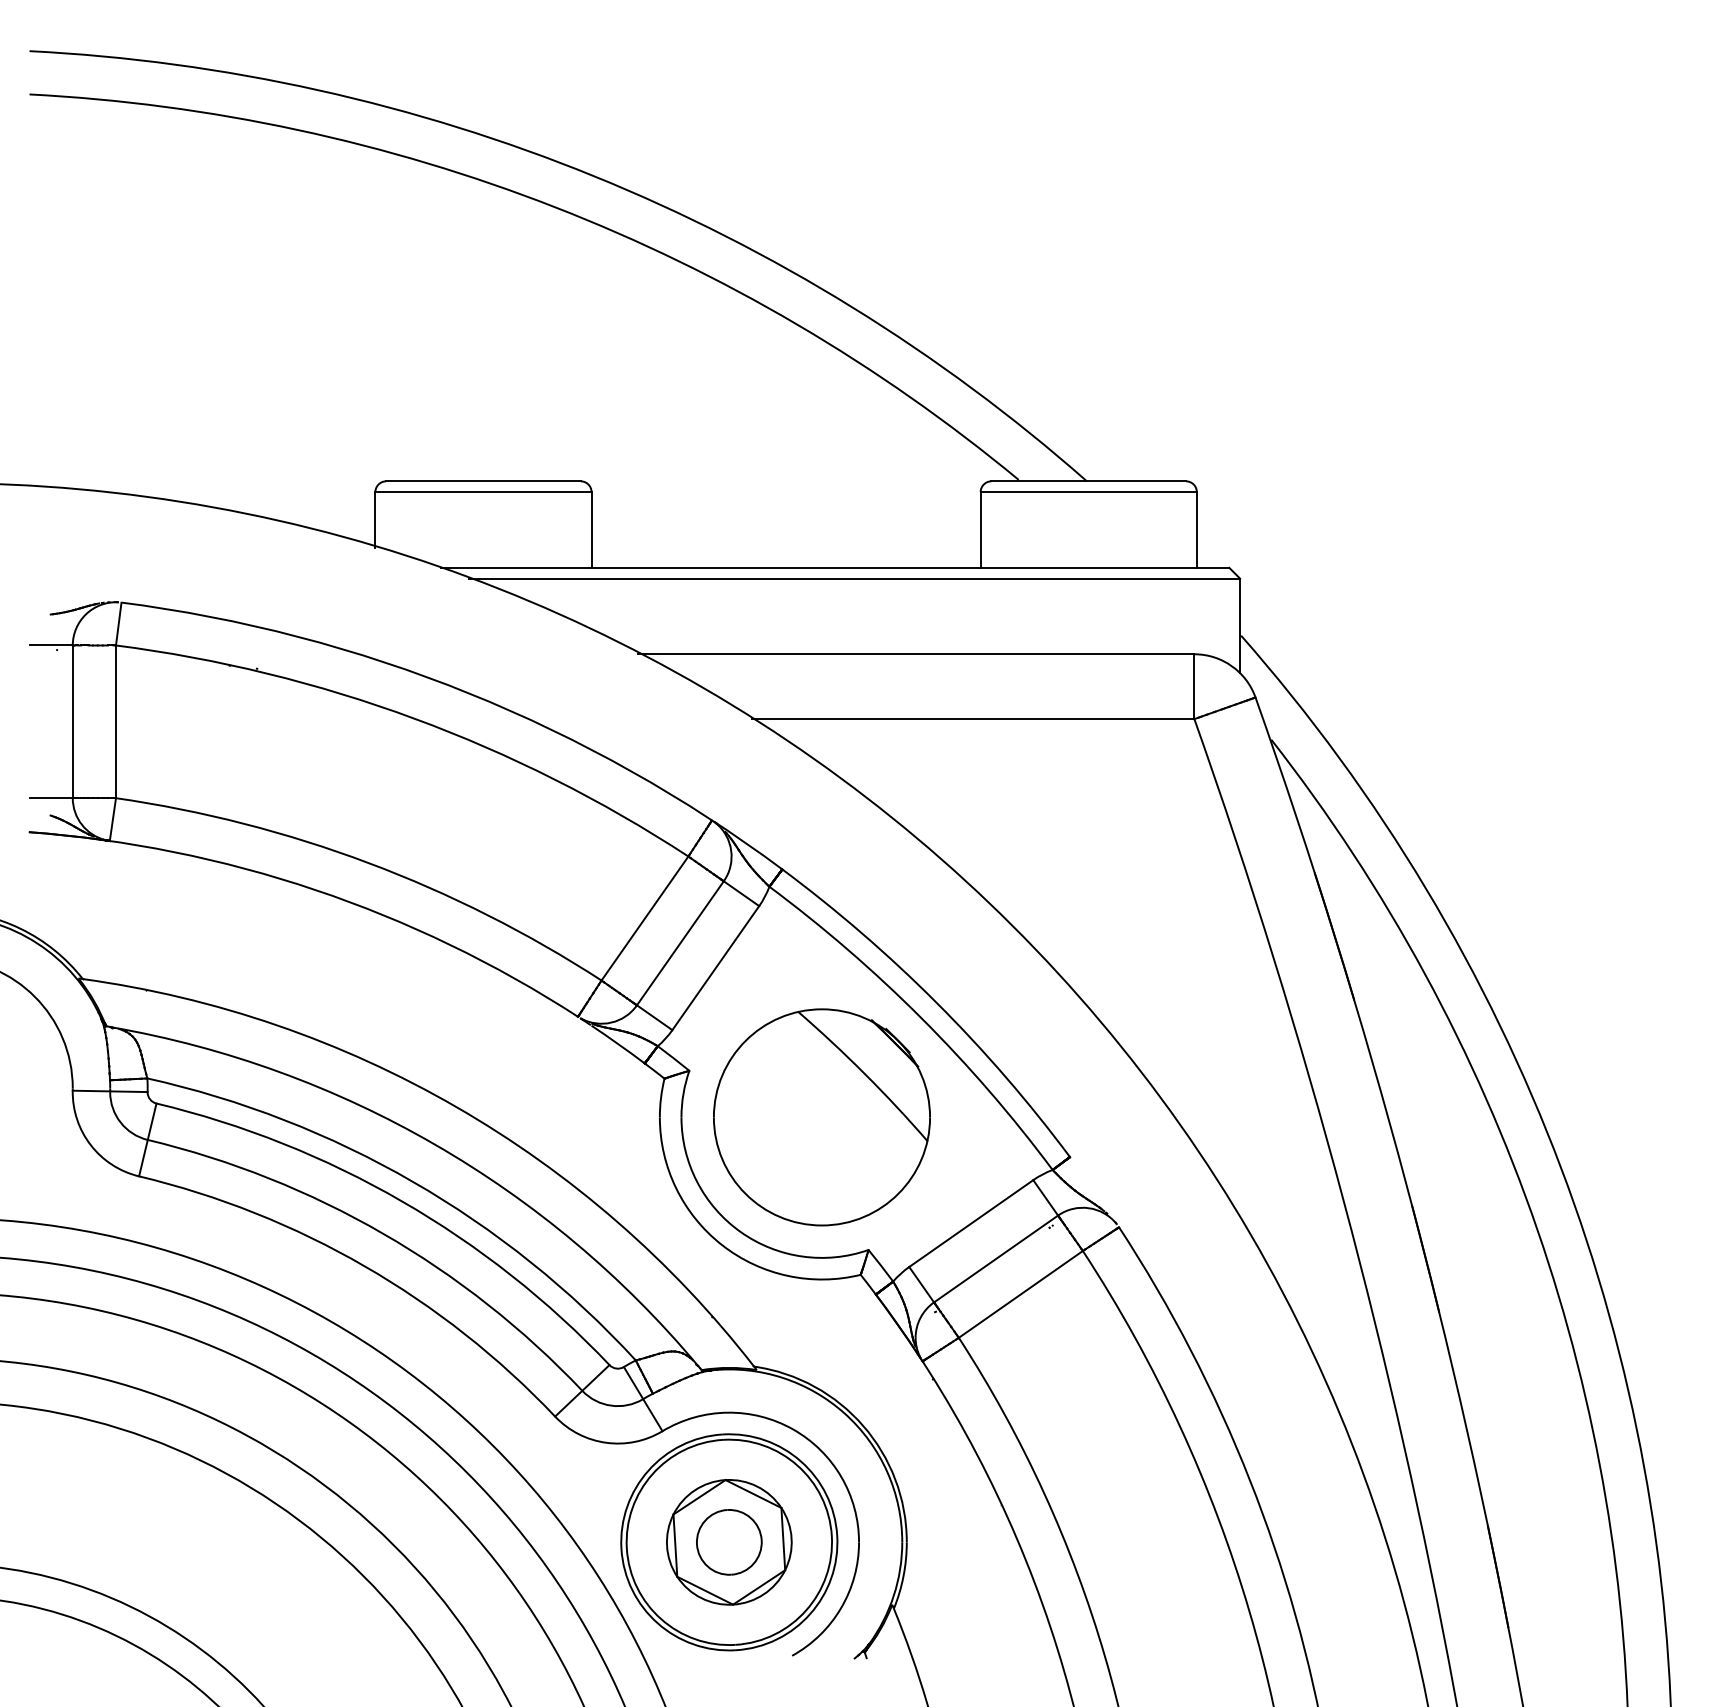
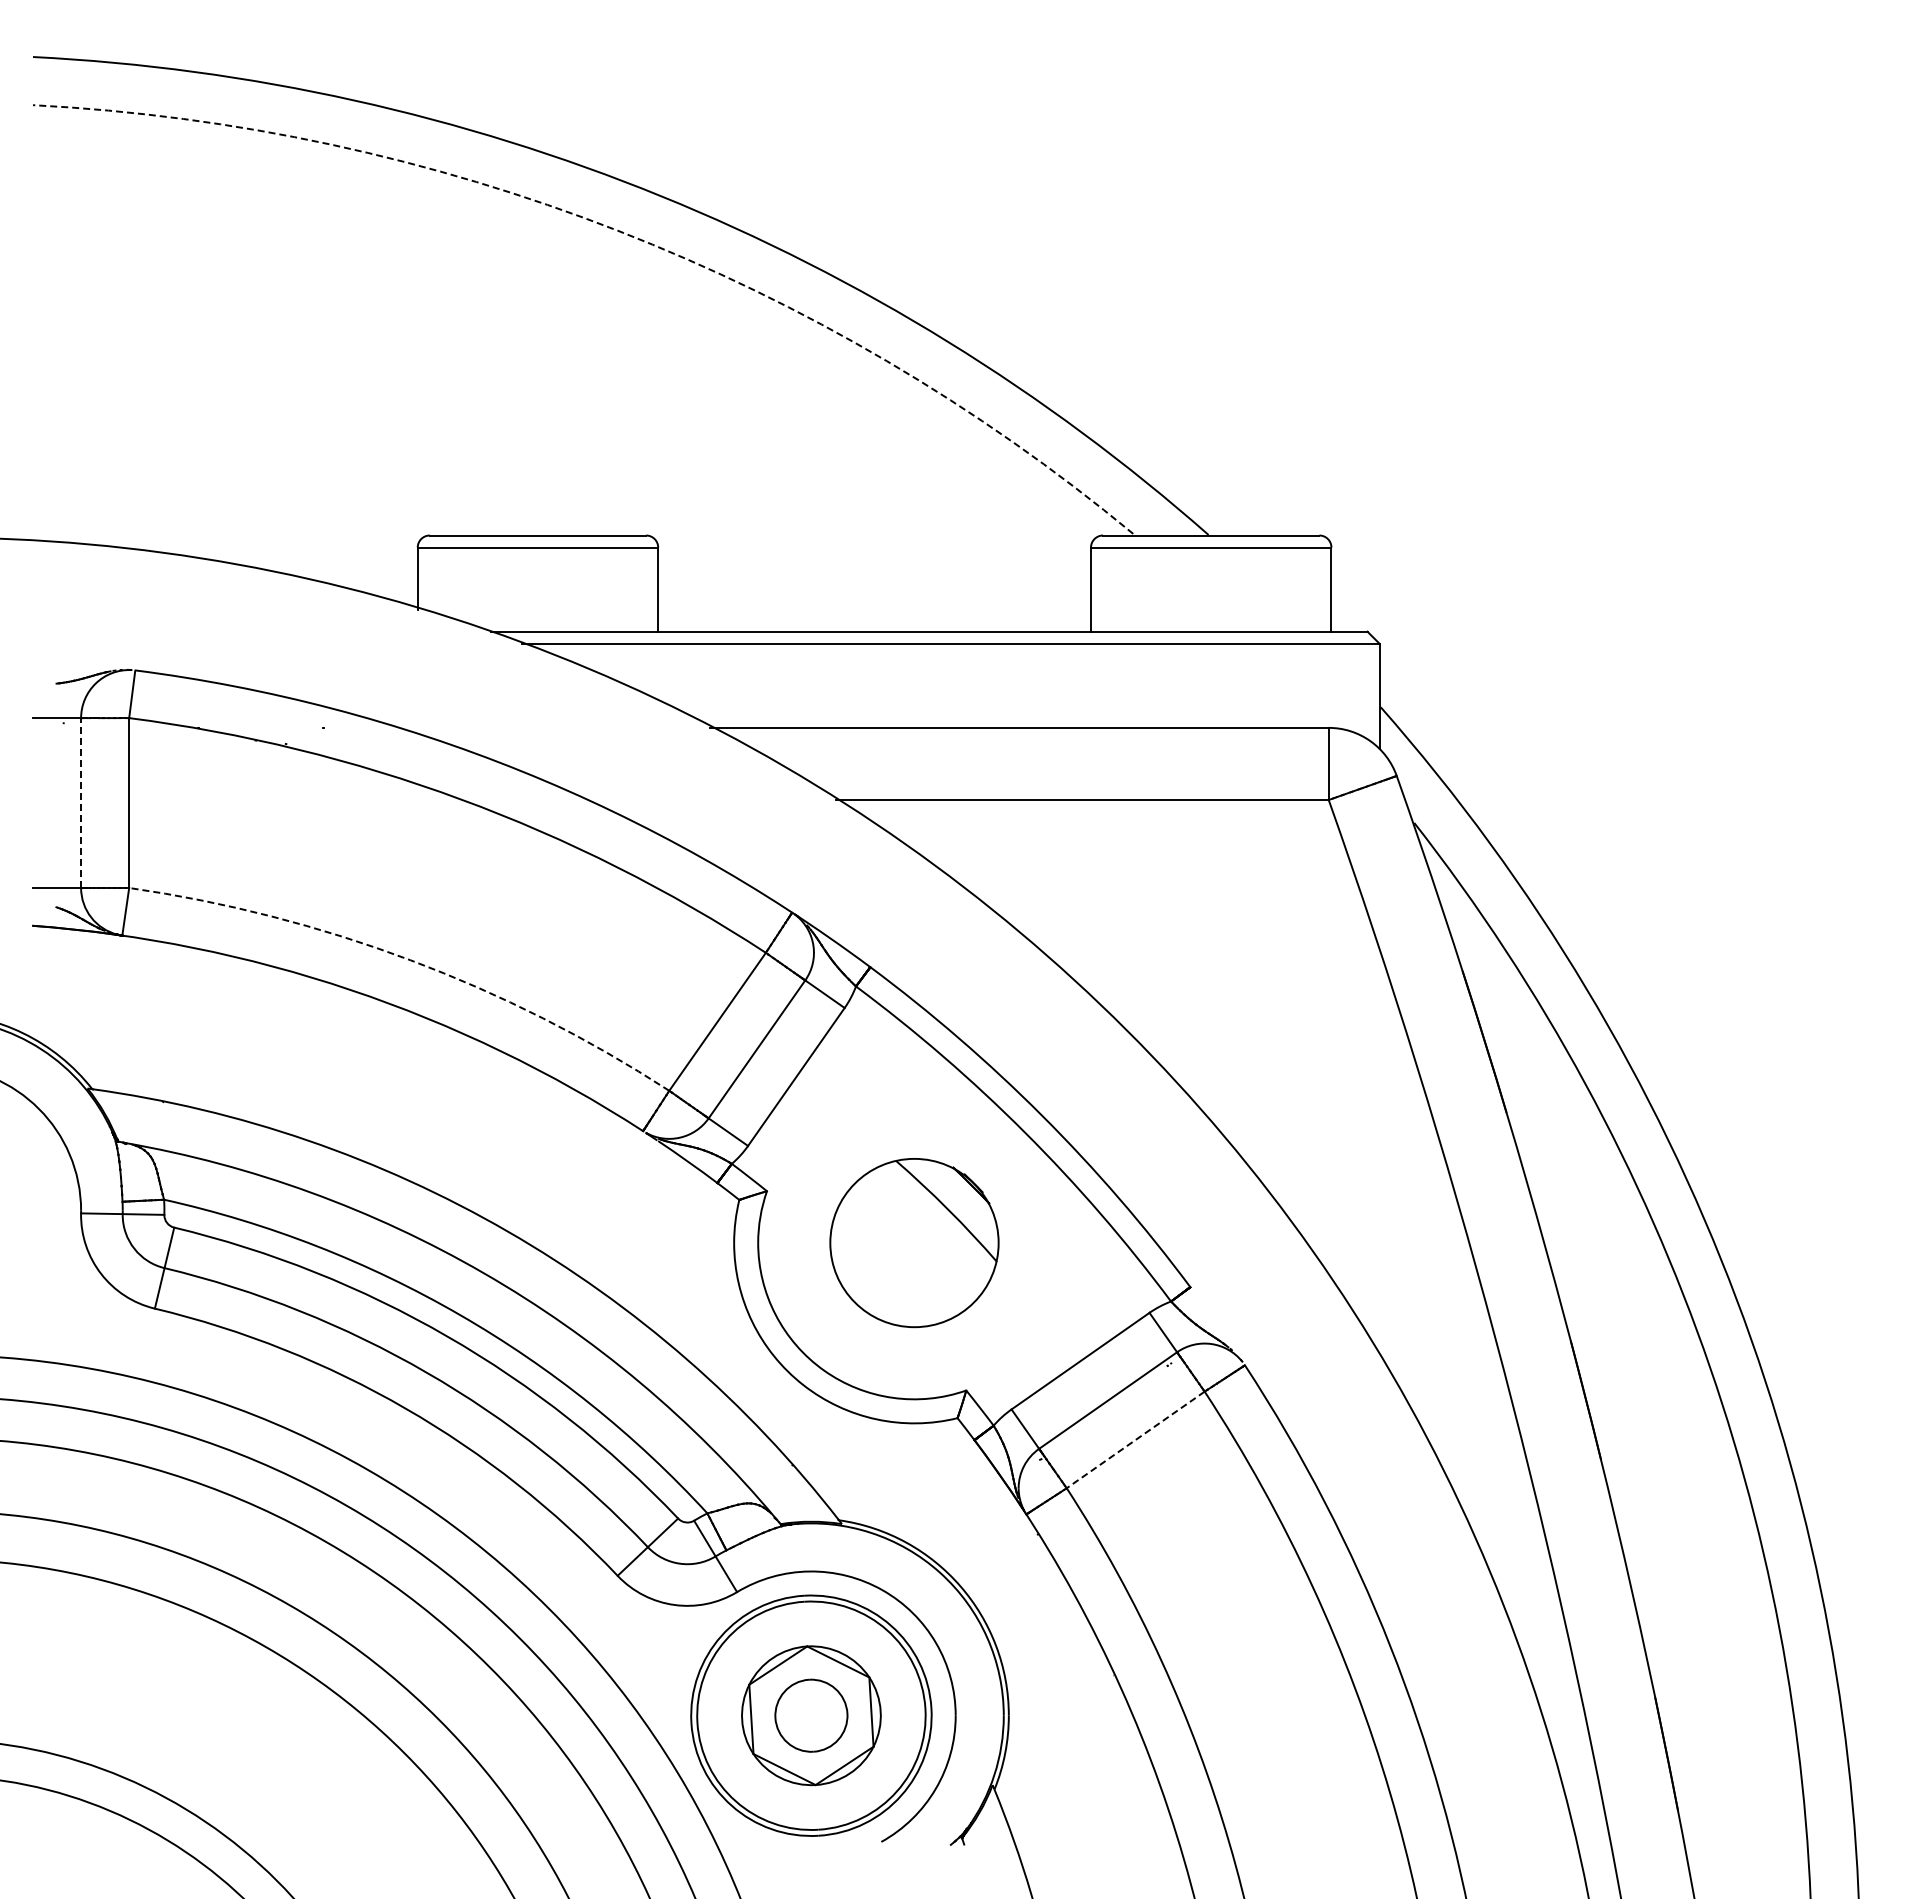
arc: (554, 207) -> (617, 230), solid -> dashed
line: (73, 722) -> (81, 803), solid -> dashed
arc: (368, 863) -> (410, 960), solid -> dashed
part: (821, 1116) -> (914, 1242), size x0.7
line: (1020, 1294) -> (1135, 1440), solid -> dashed

